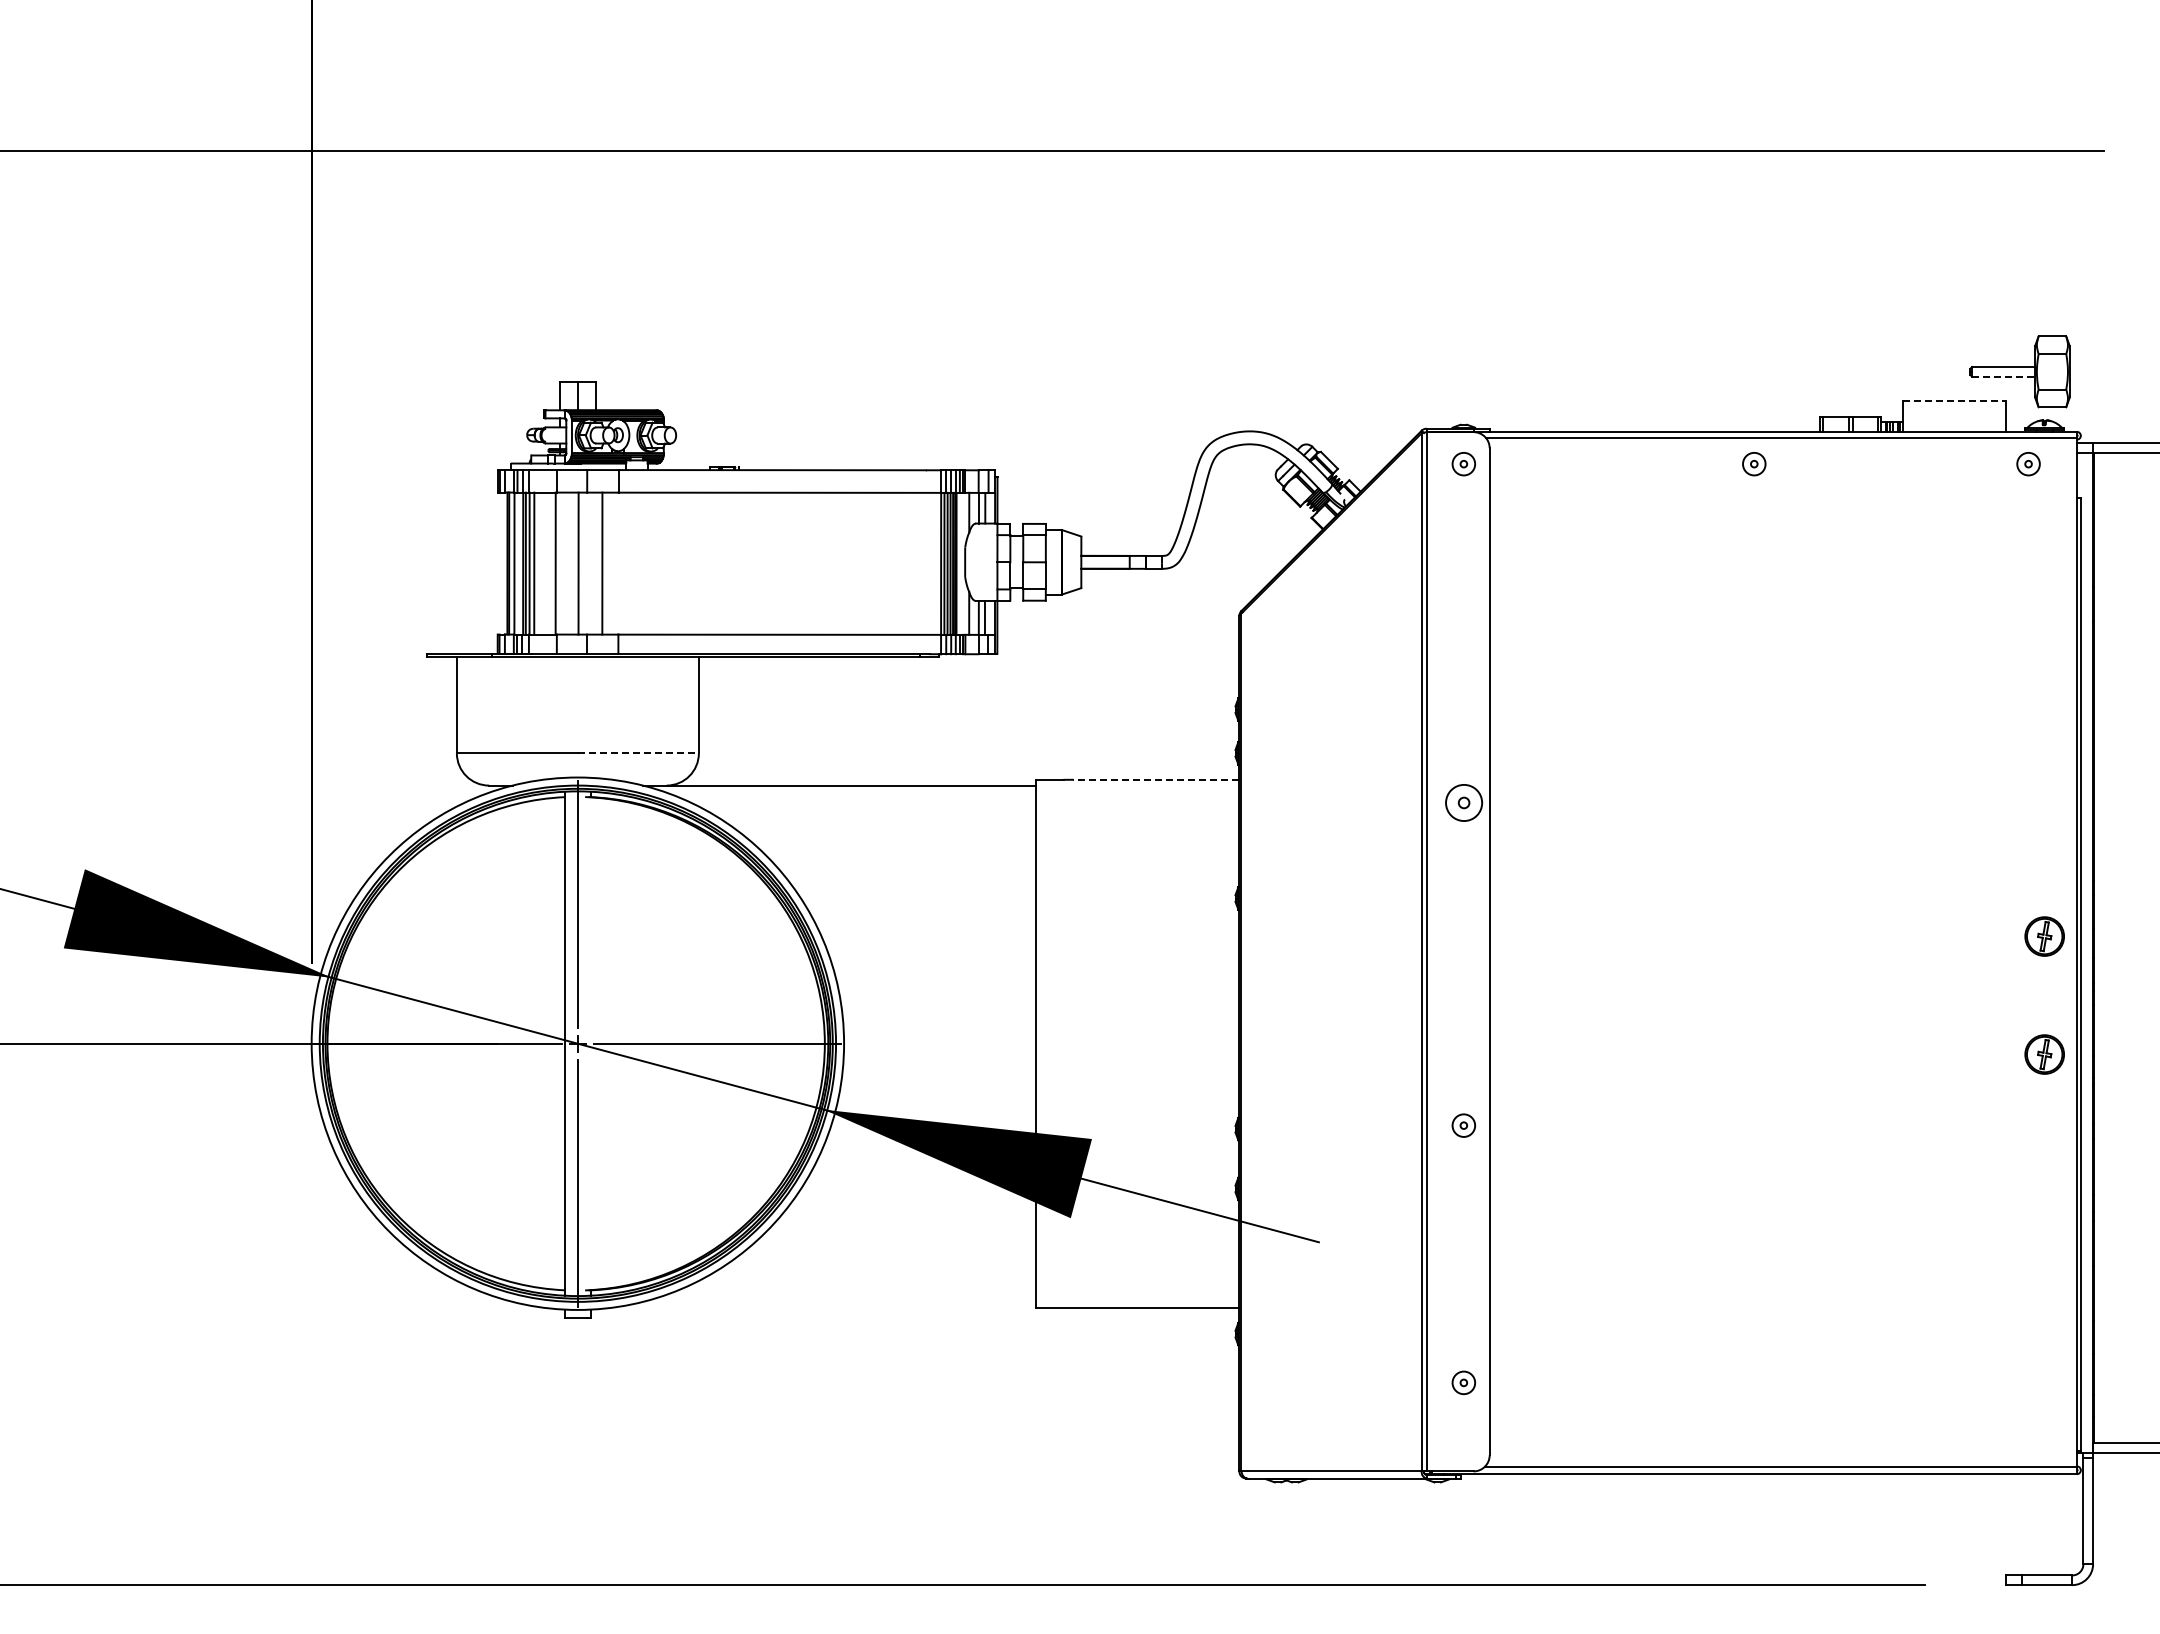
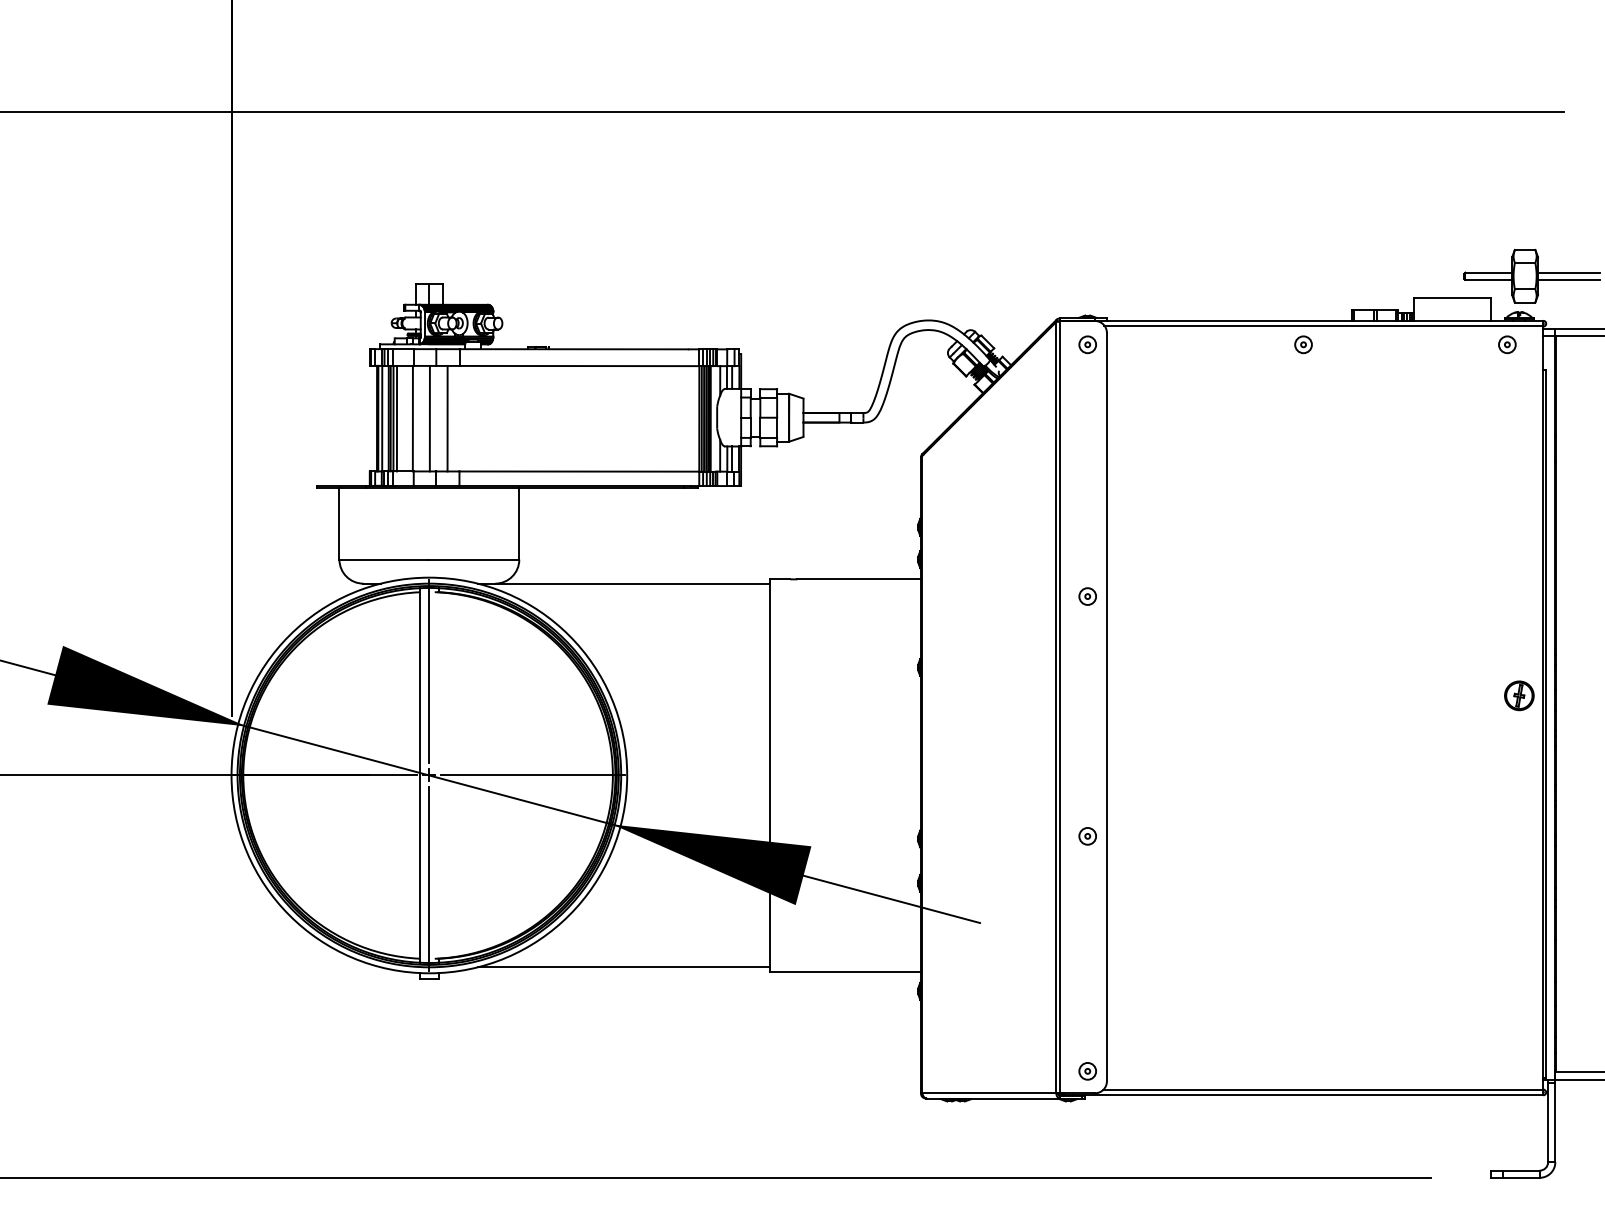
line: (2110, 367) -> (1568, 272), added
line: (2004, 376) -> (1489, 279), dashed -> solid
line: (2110, 376) -> (1568, 279), added
line: (1954, 400) -> (1452, 297), dashed -> solid
line: (638, 753) -> (474, 559), dashed -> solid
line: (1155, 779) -> (858, 579), dashed -> solid
part: (1463, 802) -> (1087, 596), size x0.62
part: (2044, 1054) -> (1519, 783), removed
line: (839, 1301) -> (623, 967), added
part: (1463, 1382) -> (1087, 1071), moved

